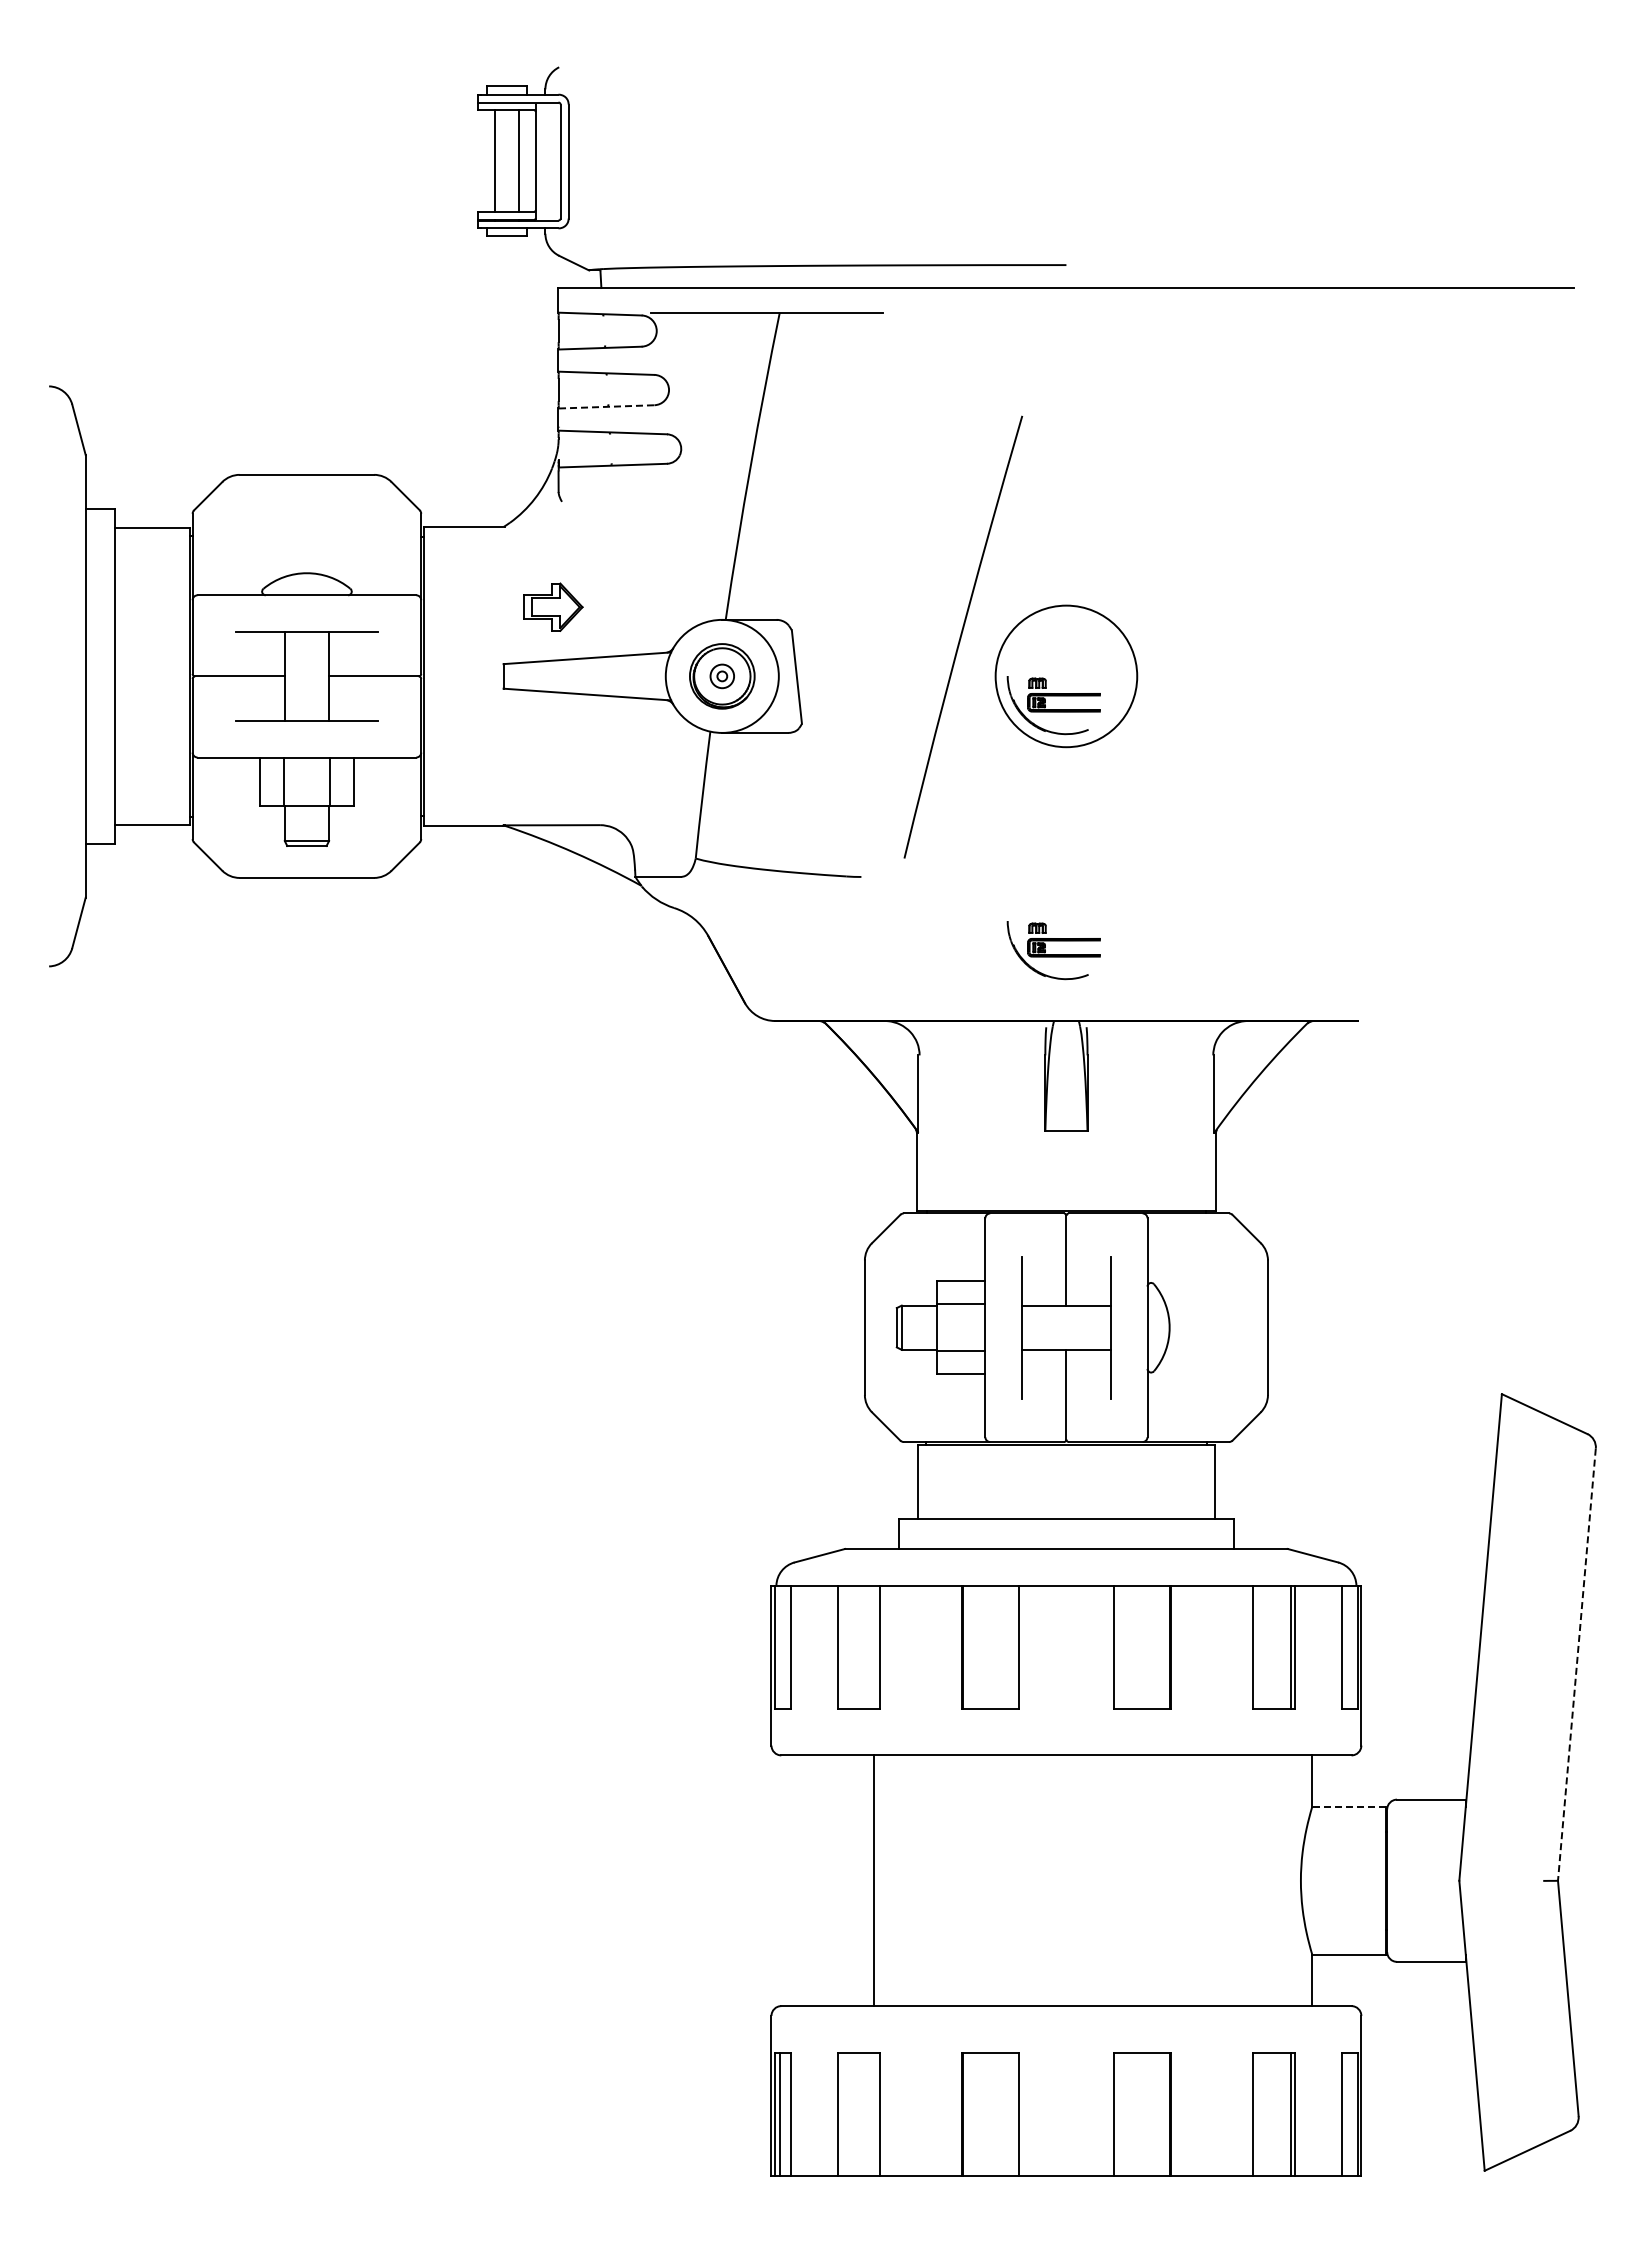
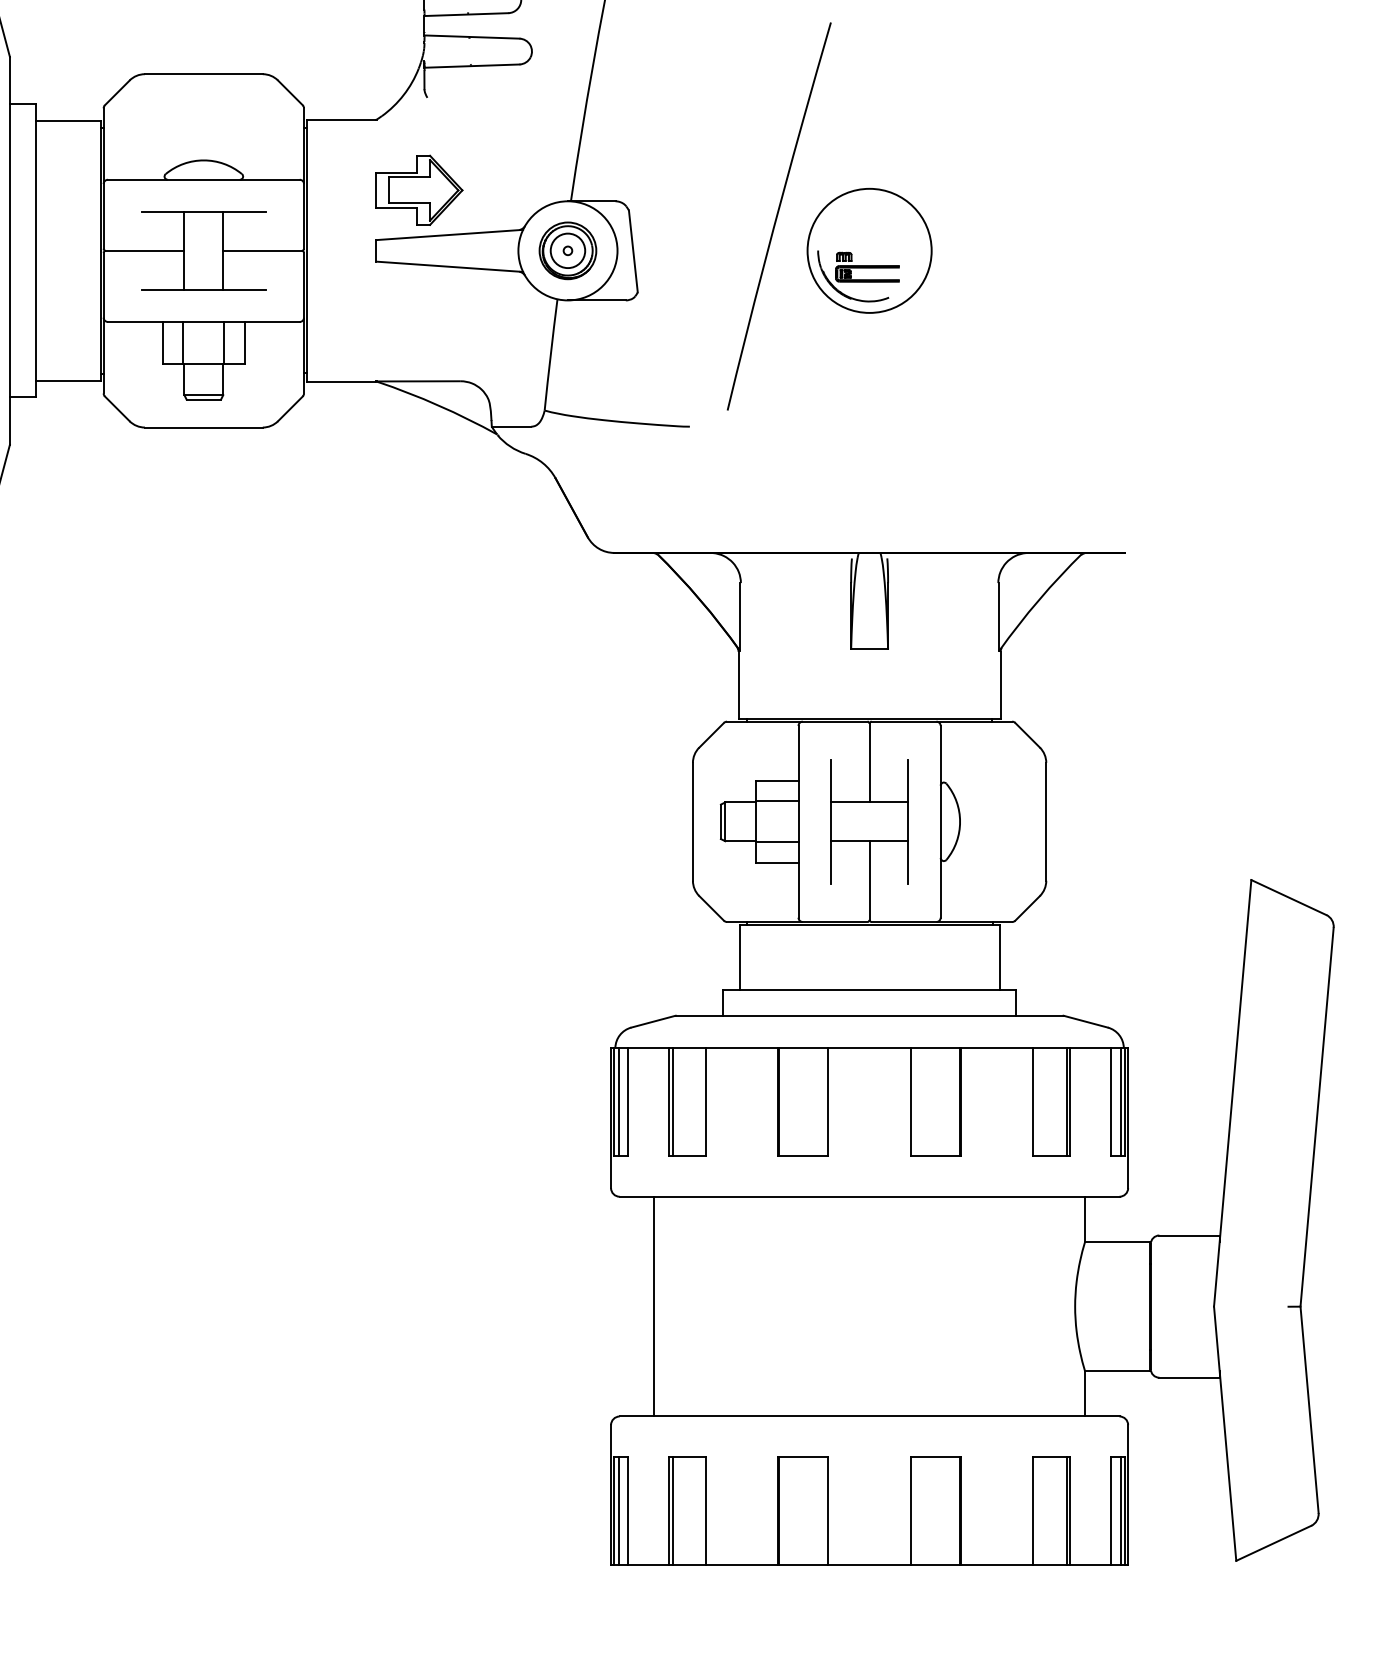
line: (606, 406) -> (466, 14), dashed -> solid
part: (553, 606) -> (419, 189), size x1.67
circle: (721, 676) -> (567, 250), size x1.67
part: (1053, 950) -> (858, 491), removed
line: (780, 1646) -> (618, 1101), added
line: (841, 1646) -> (672, 1101), added
line: (1352, 1646) -> (1120, 1101), added
line: (1576, 1664) -> (1316, 1117), dashed -> solid
line: (1349, 1807) -> (1117, 1242), dashed -> solid
line: (873, 1880) -> (654, 1306), moved
line: (841, 2113) -> (672, 1510), added
line: (1352, 2113) -> (1120, 1510), added

